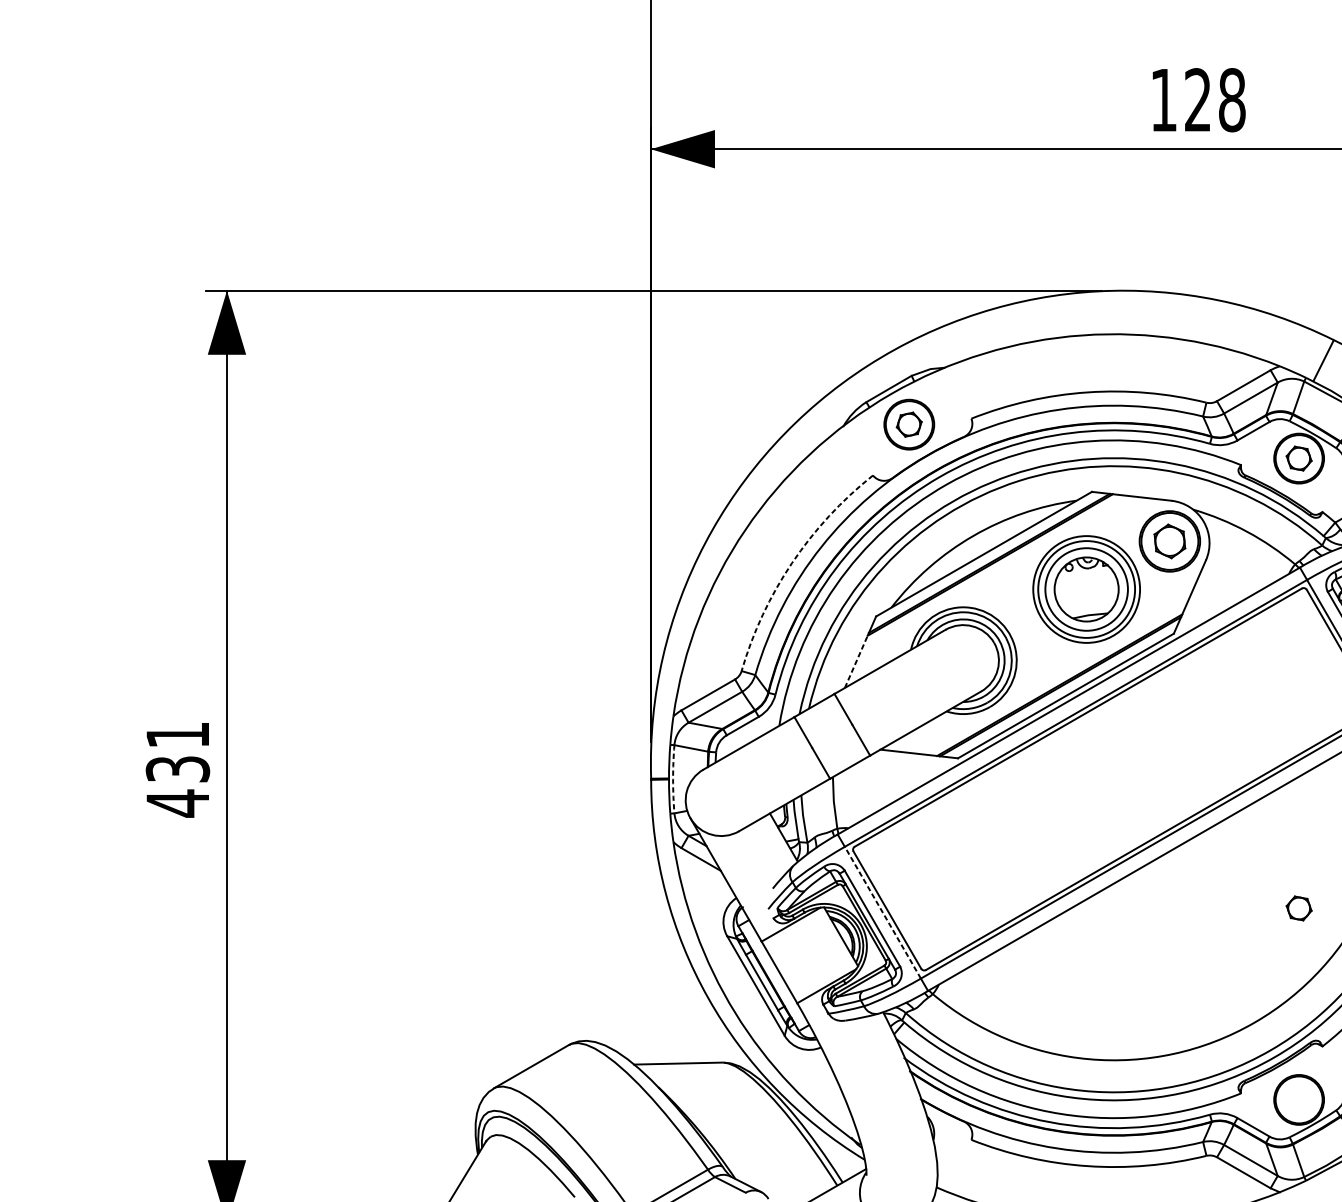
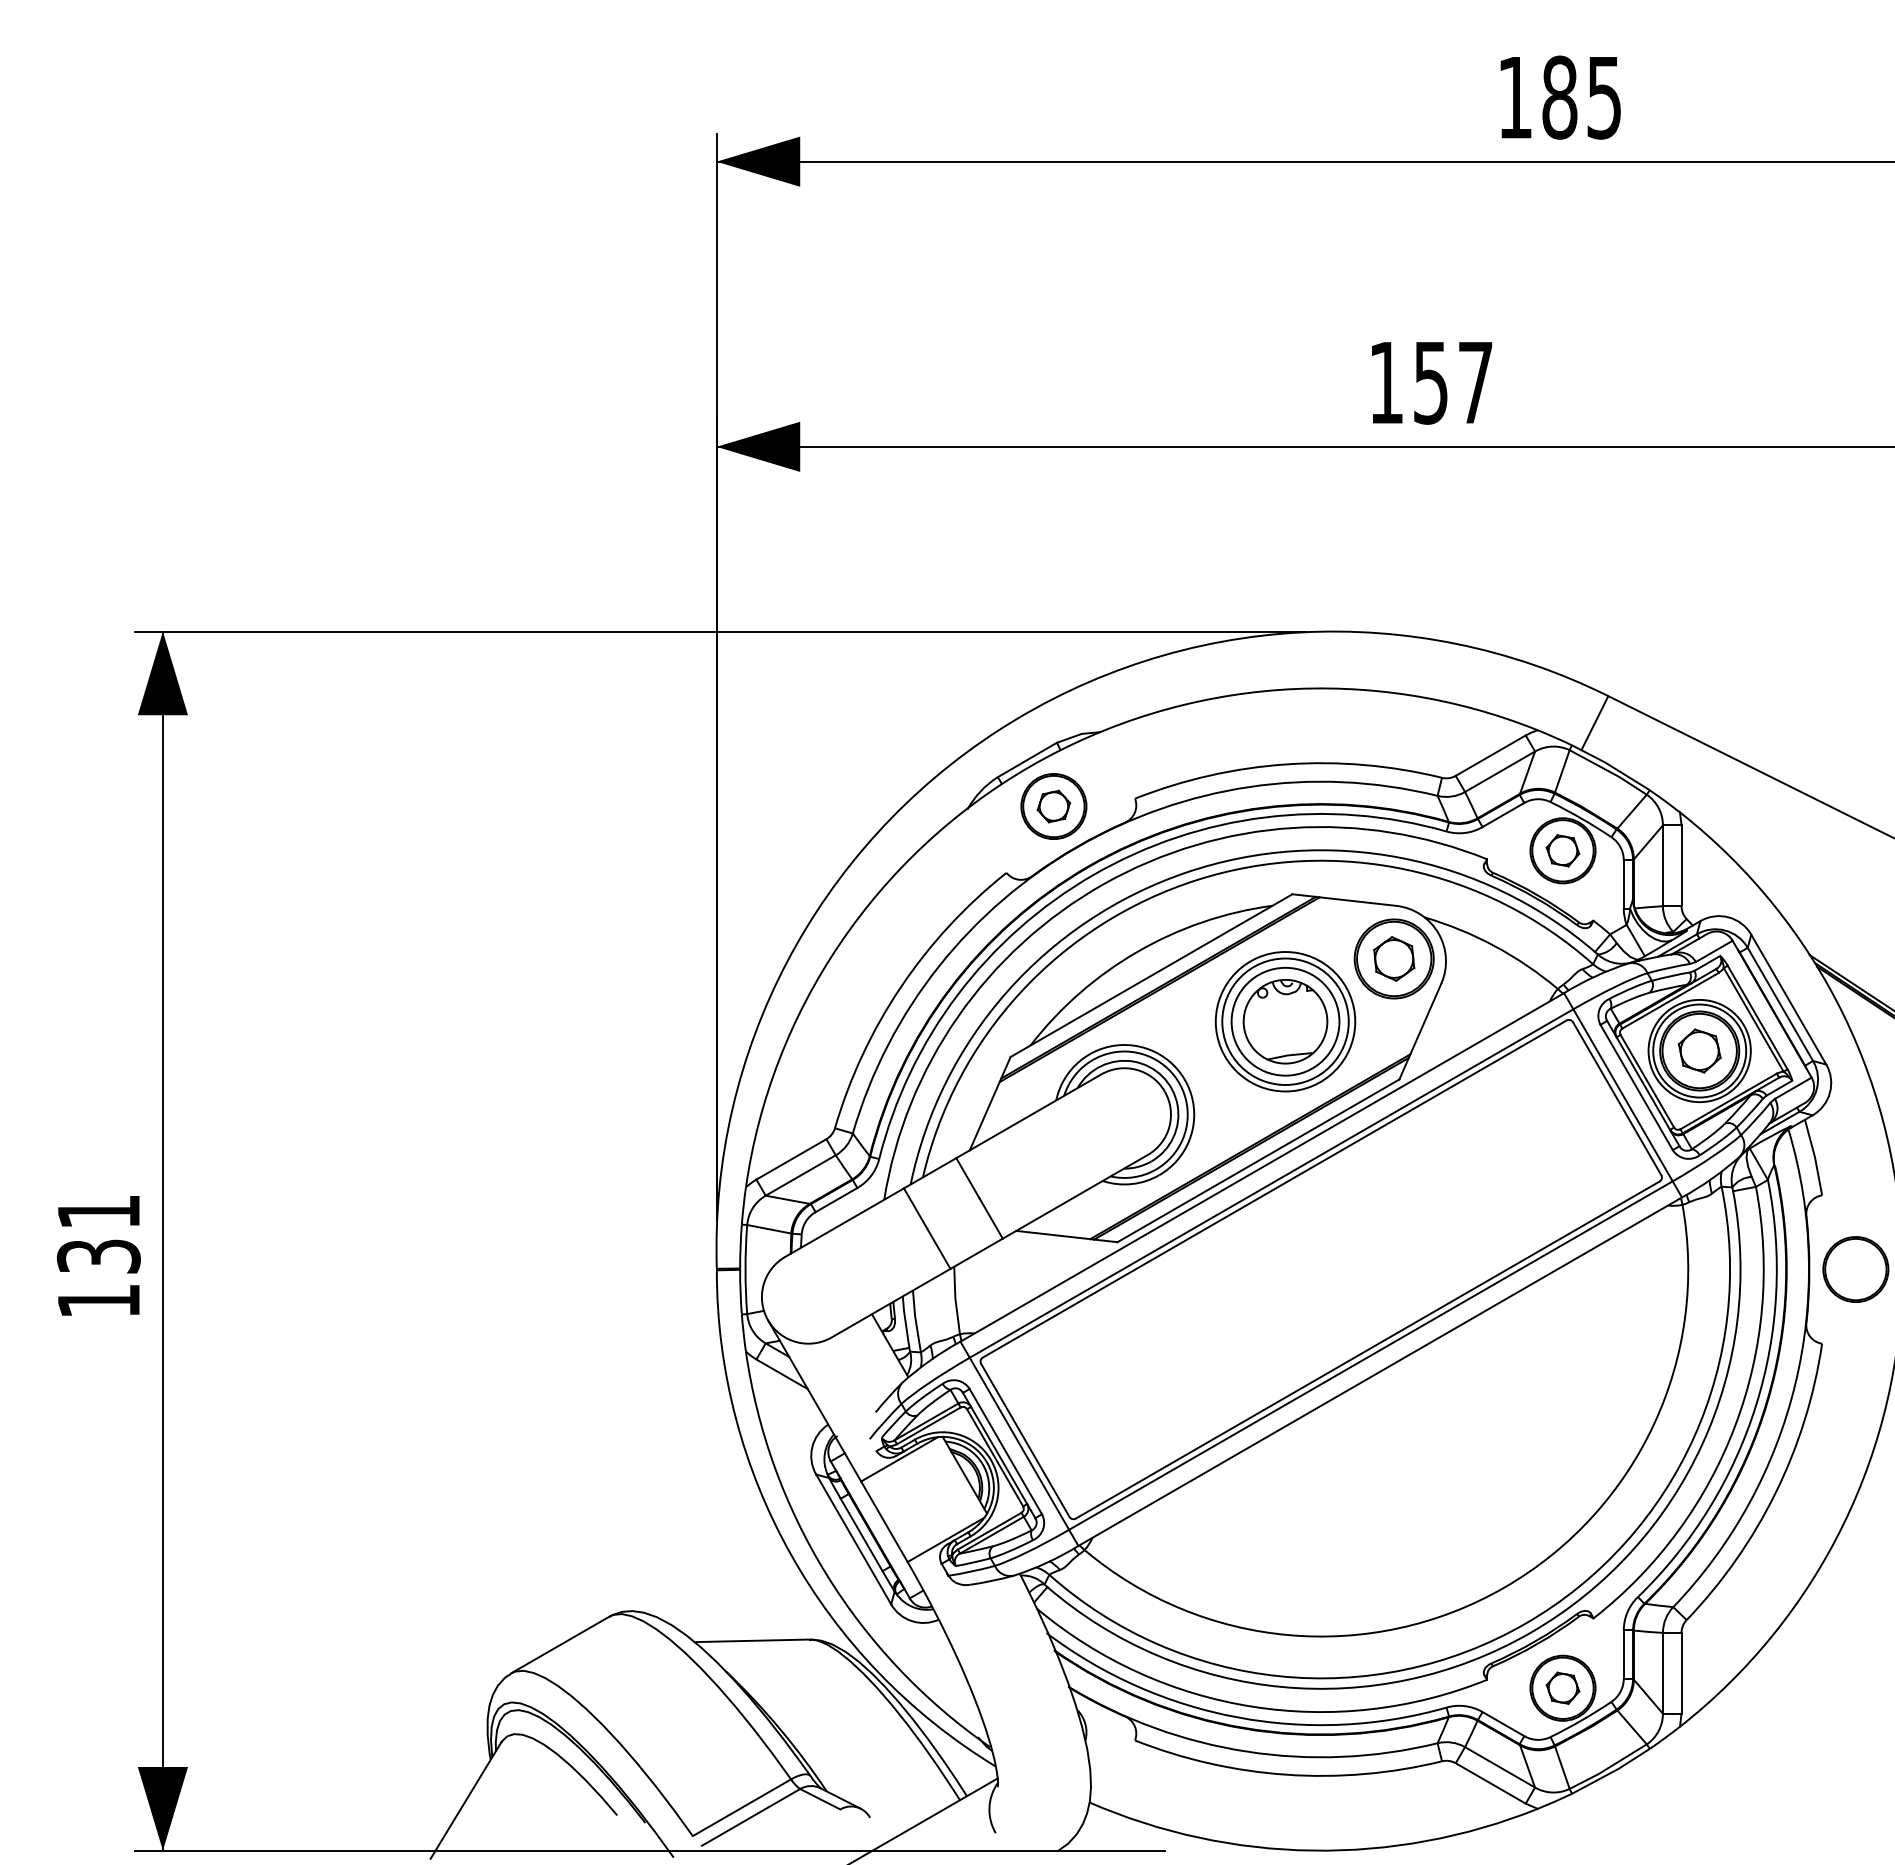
text: (1215, 99) -> (1453, 382), 128 -> 157
arc: (791, 563) -> (900, 987), dashed -> solid
line: (856, 661) -> (984, 1115), dashed -> solid
arc: (673, 779) -> (745, 1269), dashed -> solid
text: (177, 802) -> (98, 1300), 431 -> 131
part: (1298, 907) -> (1562, 1687), moved
line: (882, 912) -> (1019, 1443), dashed -> solid

